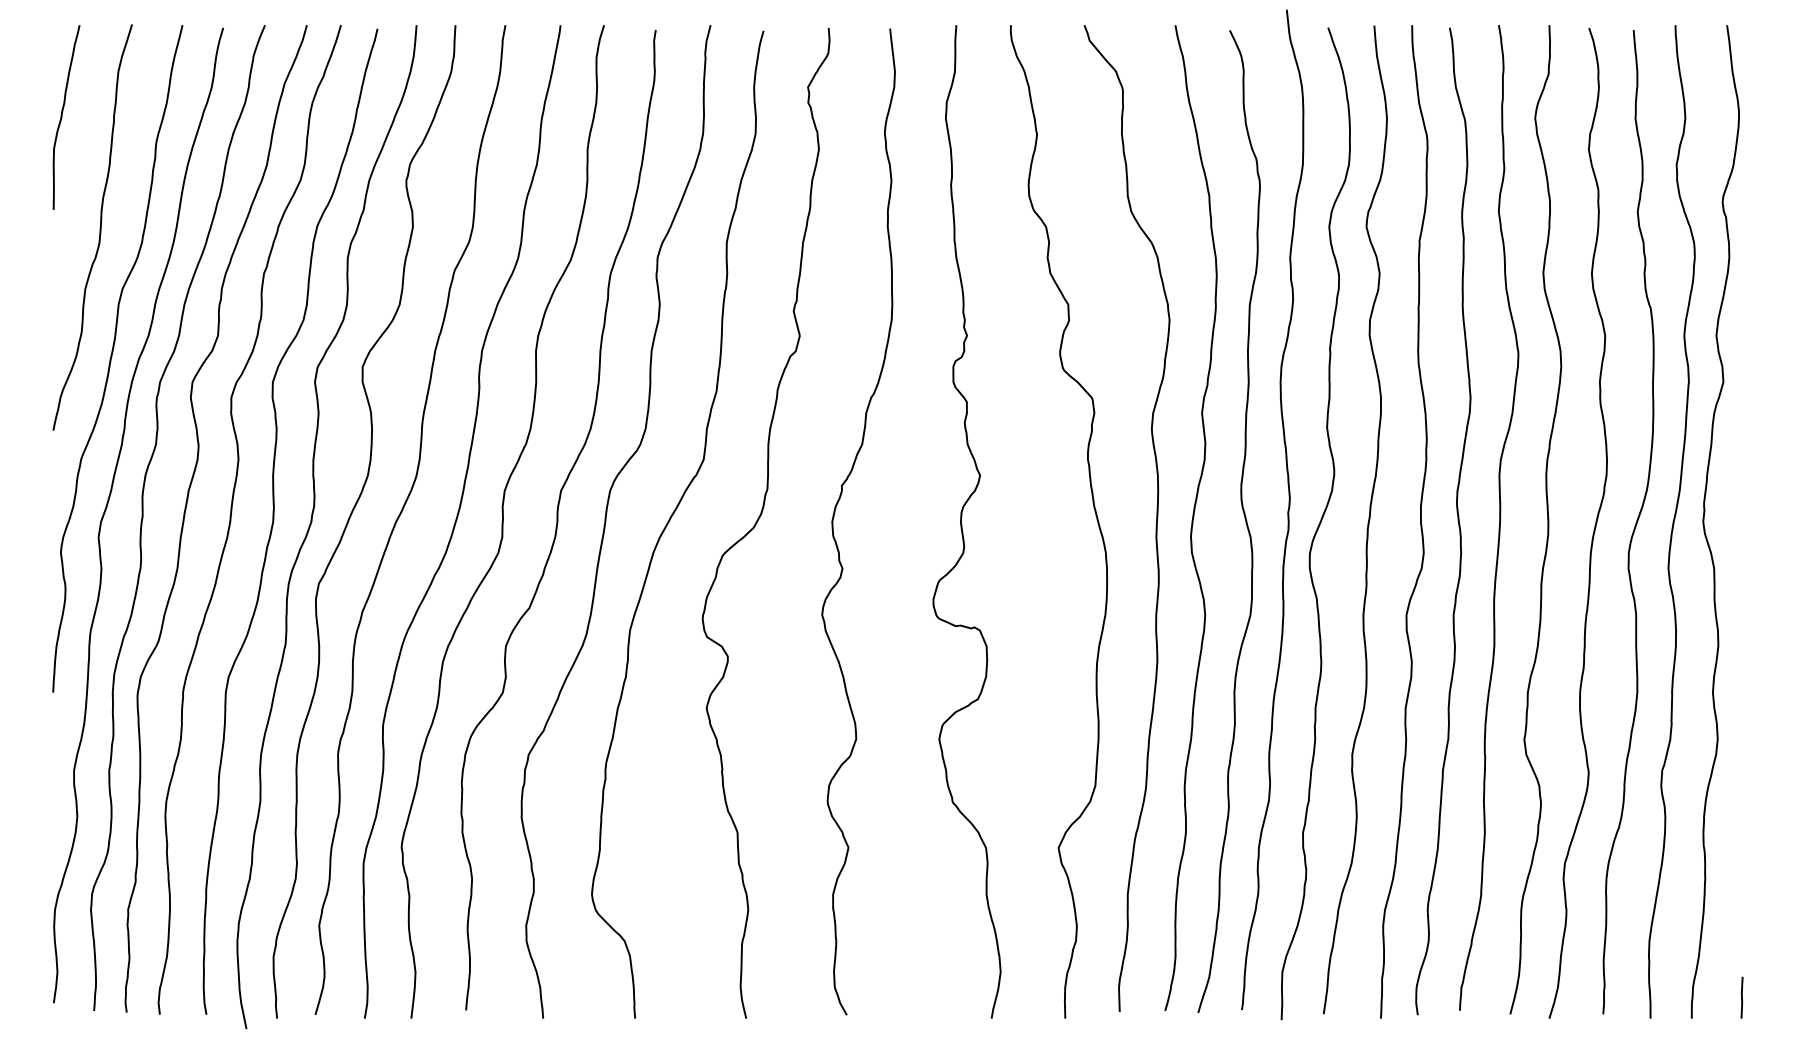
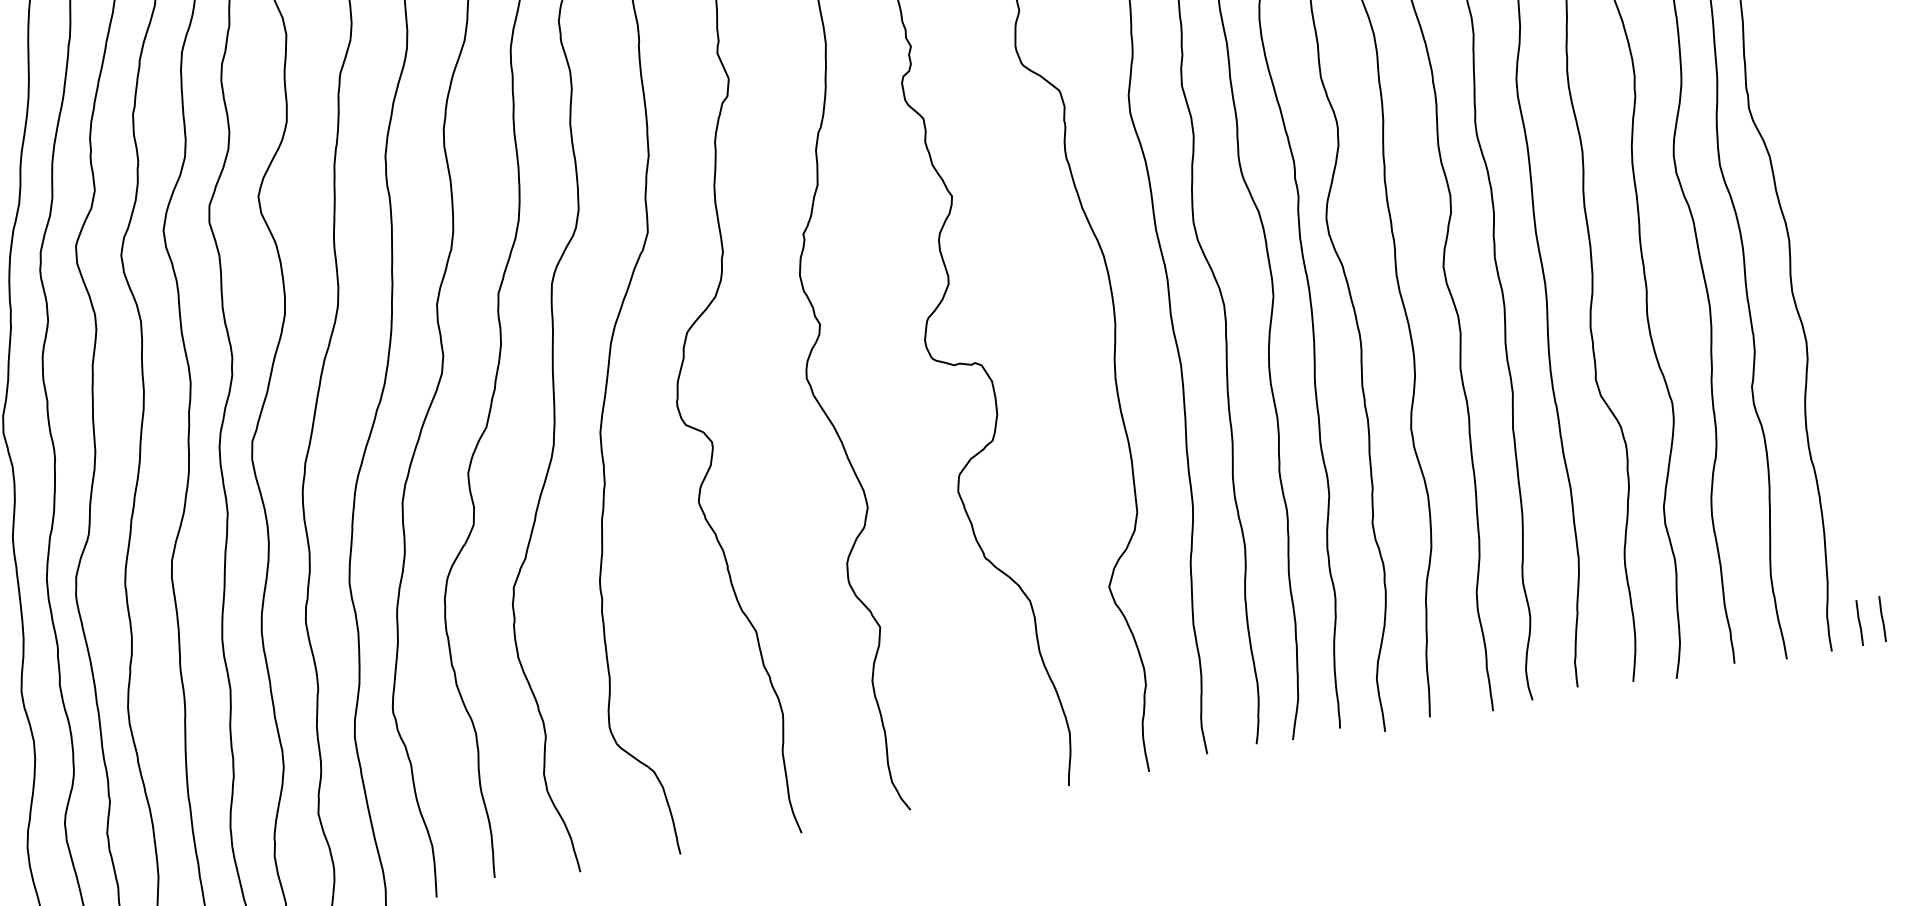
line: (1720, 997) -> (1859, 622), added

